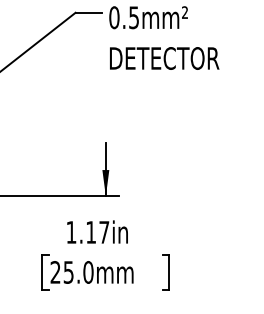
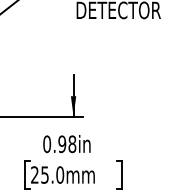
text: (87, 232) -> (59, 144), 1.17in -> 0.98in

